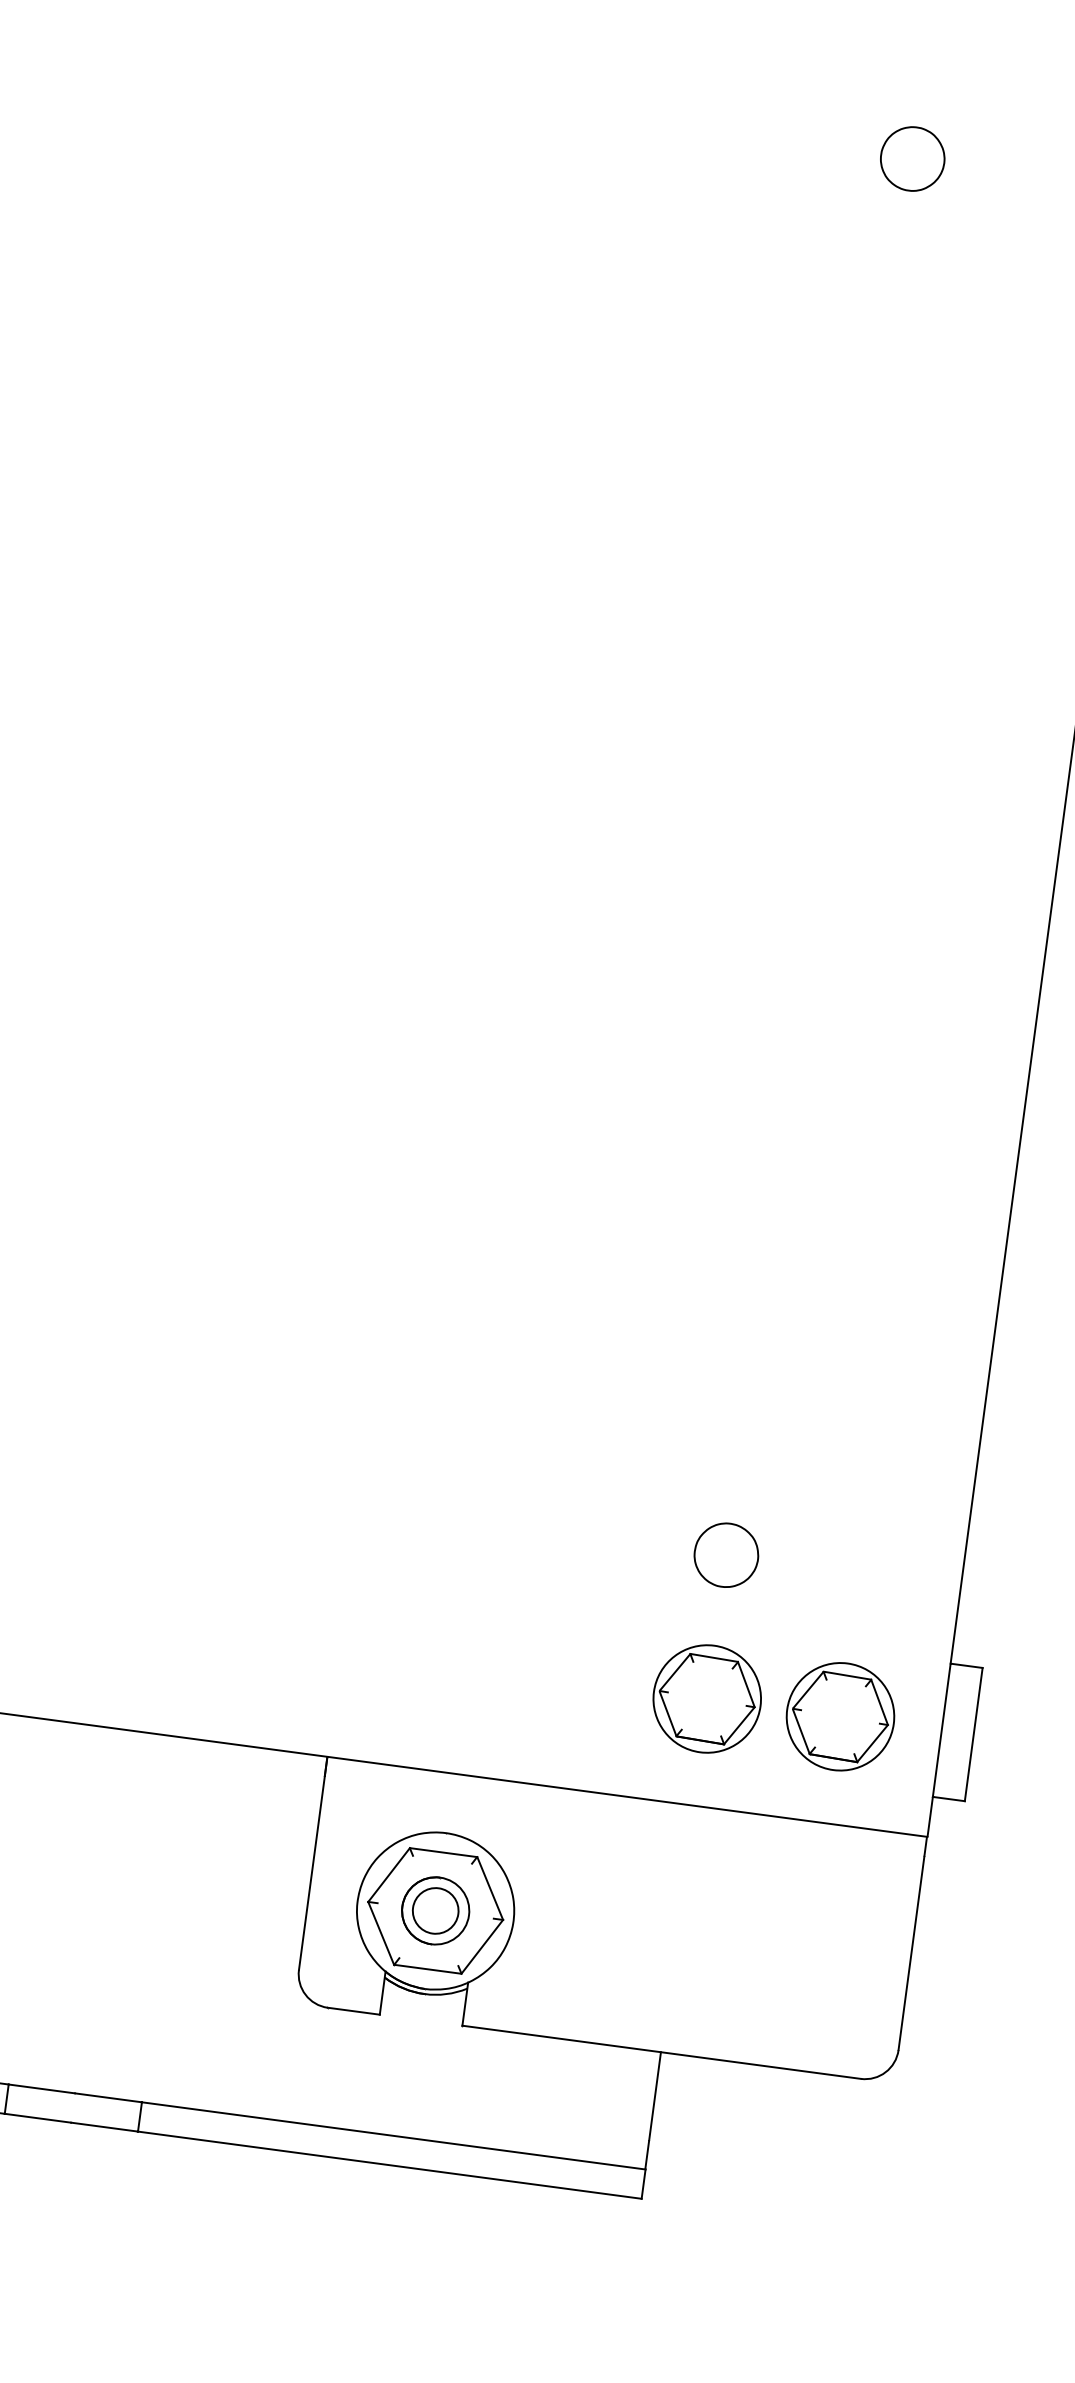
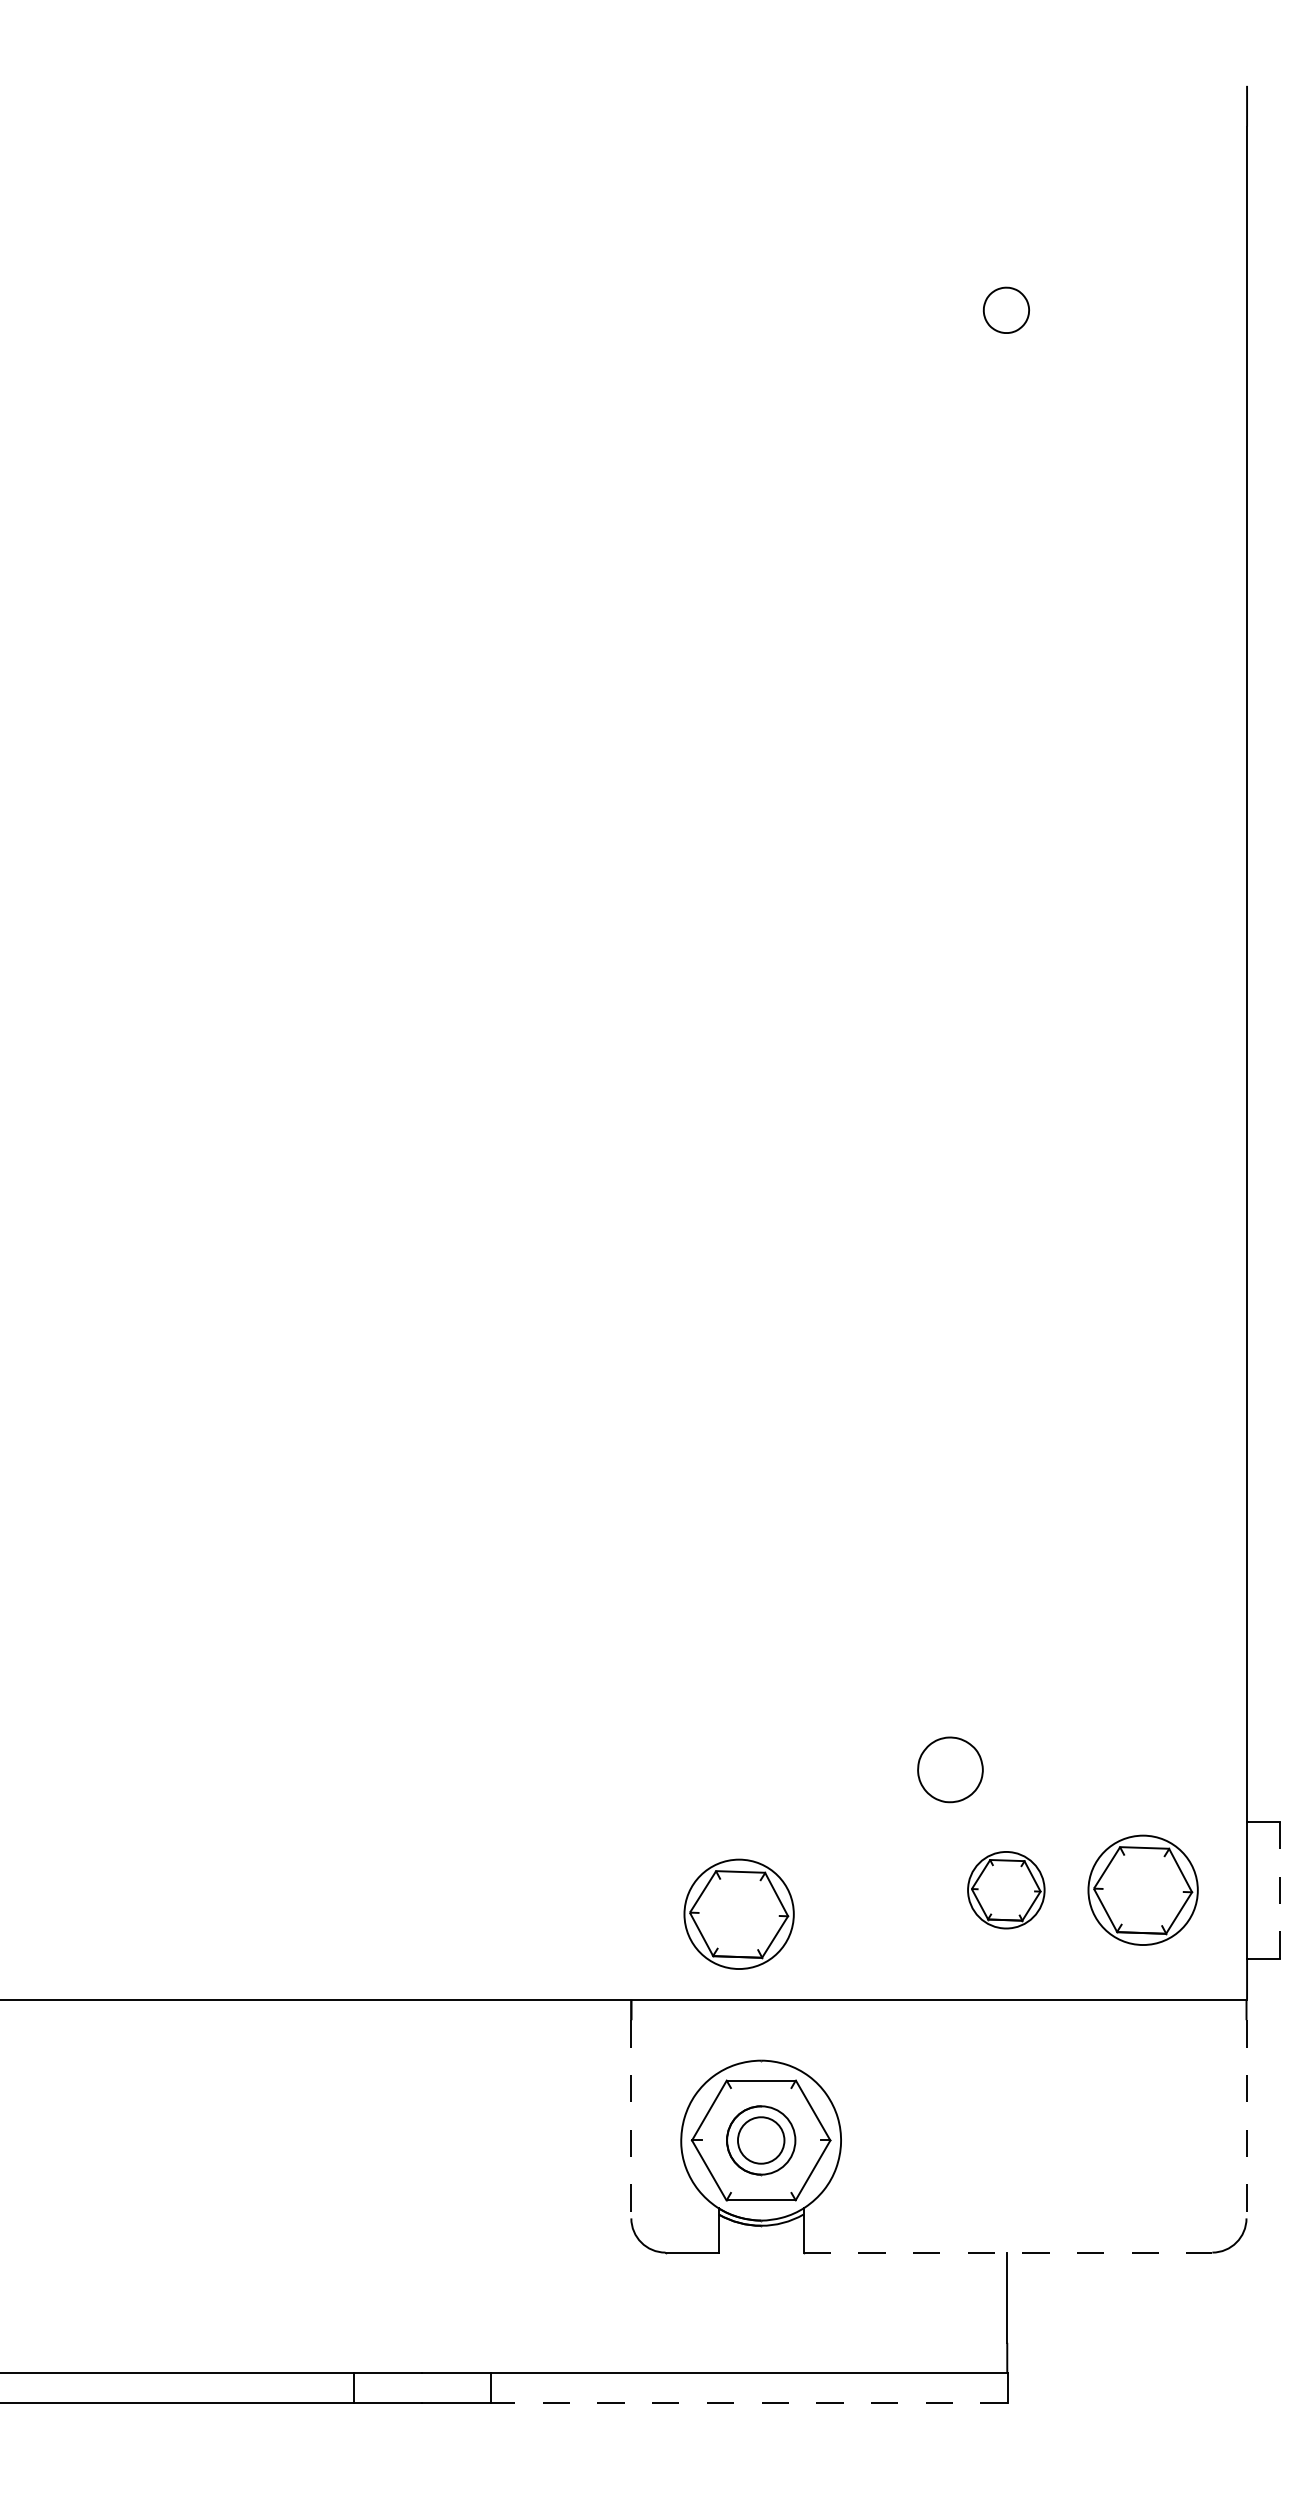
part: (912, 159) -> (1006, 310), size x0.7
part: (726, 1554) -> (950, 1769), moved
part: (443, 1686) -> (738, 1913), added
part: (706, 1698) -> (1005, 1889), size x0.7
line: (973, 1734) -> (1279, 1890), solid -> dashed
line: (311, 1873) -> (631, 2119), solid -> dashed
line: (911, 1953) -> (1246, 2119), solid -> dashed
line: (662, 2052) -> (1008, 2252), solid -> dashed
line: (389, 2164) -> (748, 2402), solid -> dashed

